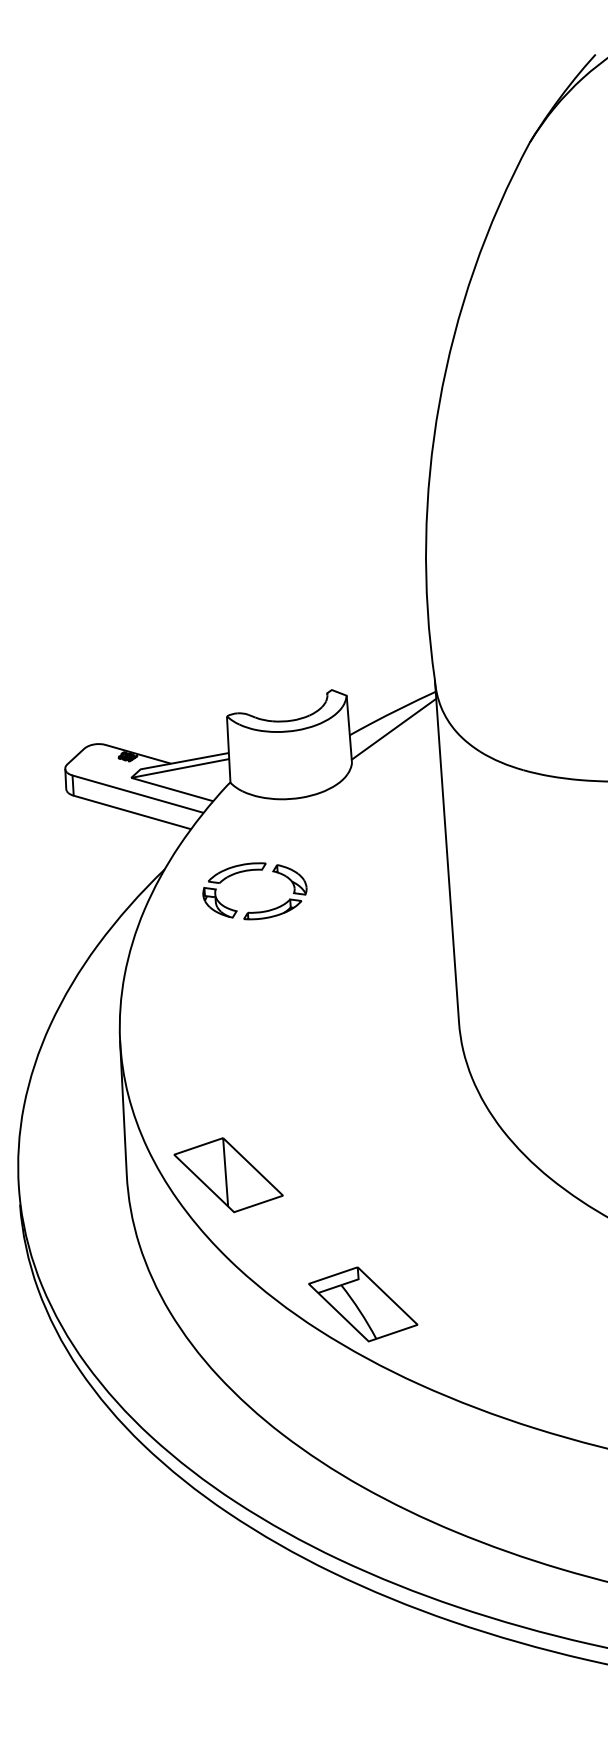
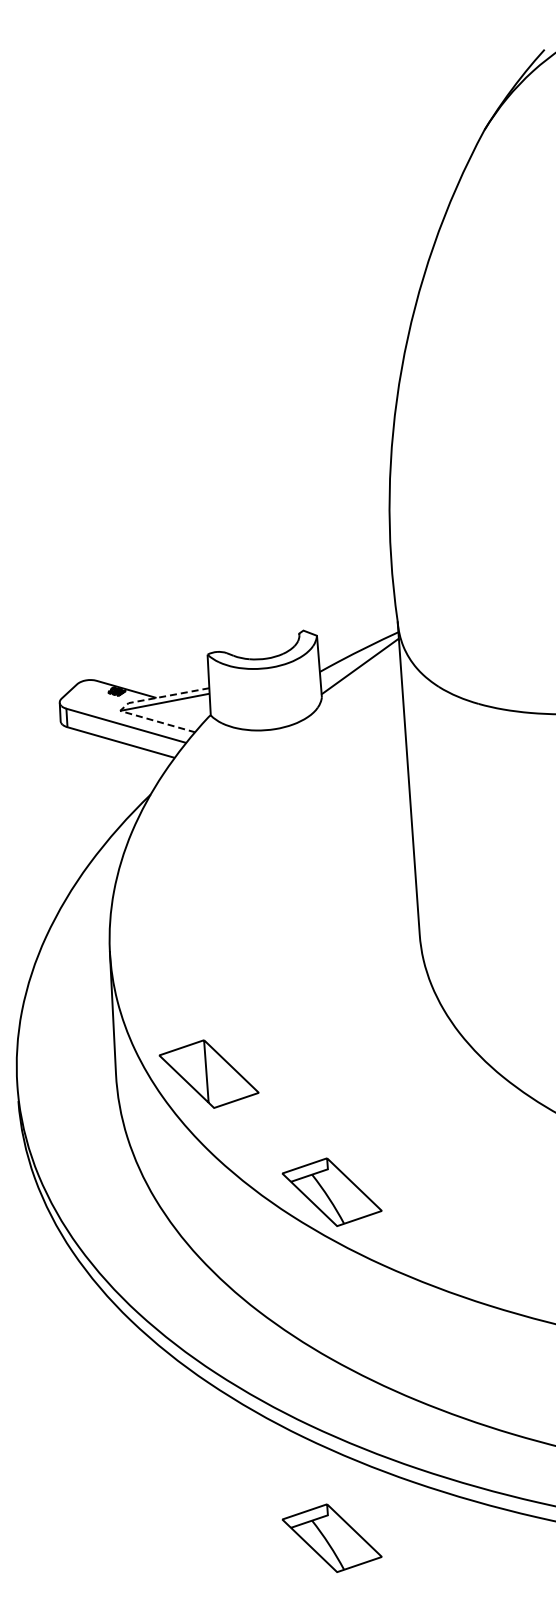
line: (137, 771) -> (125, 705), solid -> dashed
part: (250, 871) -> (229, 796), removed
part: (362, 1682) -> (331, 1537), added

